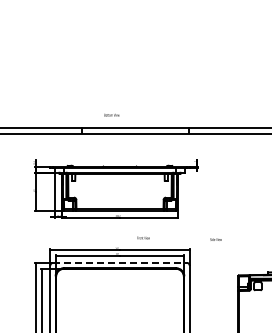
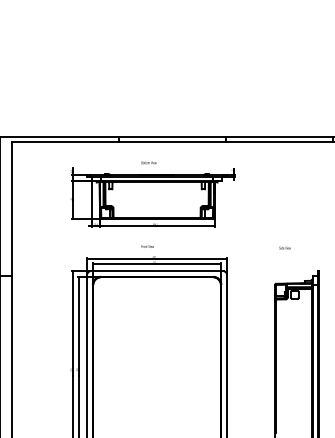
text: (111, 114) -> (148, 162), moved
text: (143, 237) -> (147, 246), moved
text: (215, 238) -> (284, 247), moved
line: (120, 263) -> (157, 271), dashed -> solid

